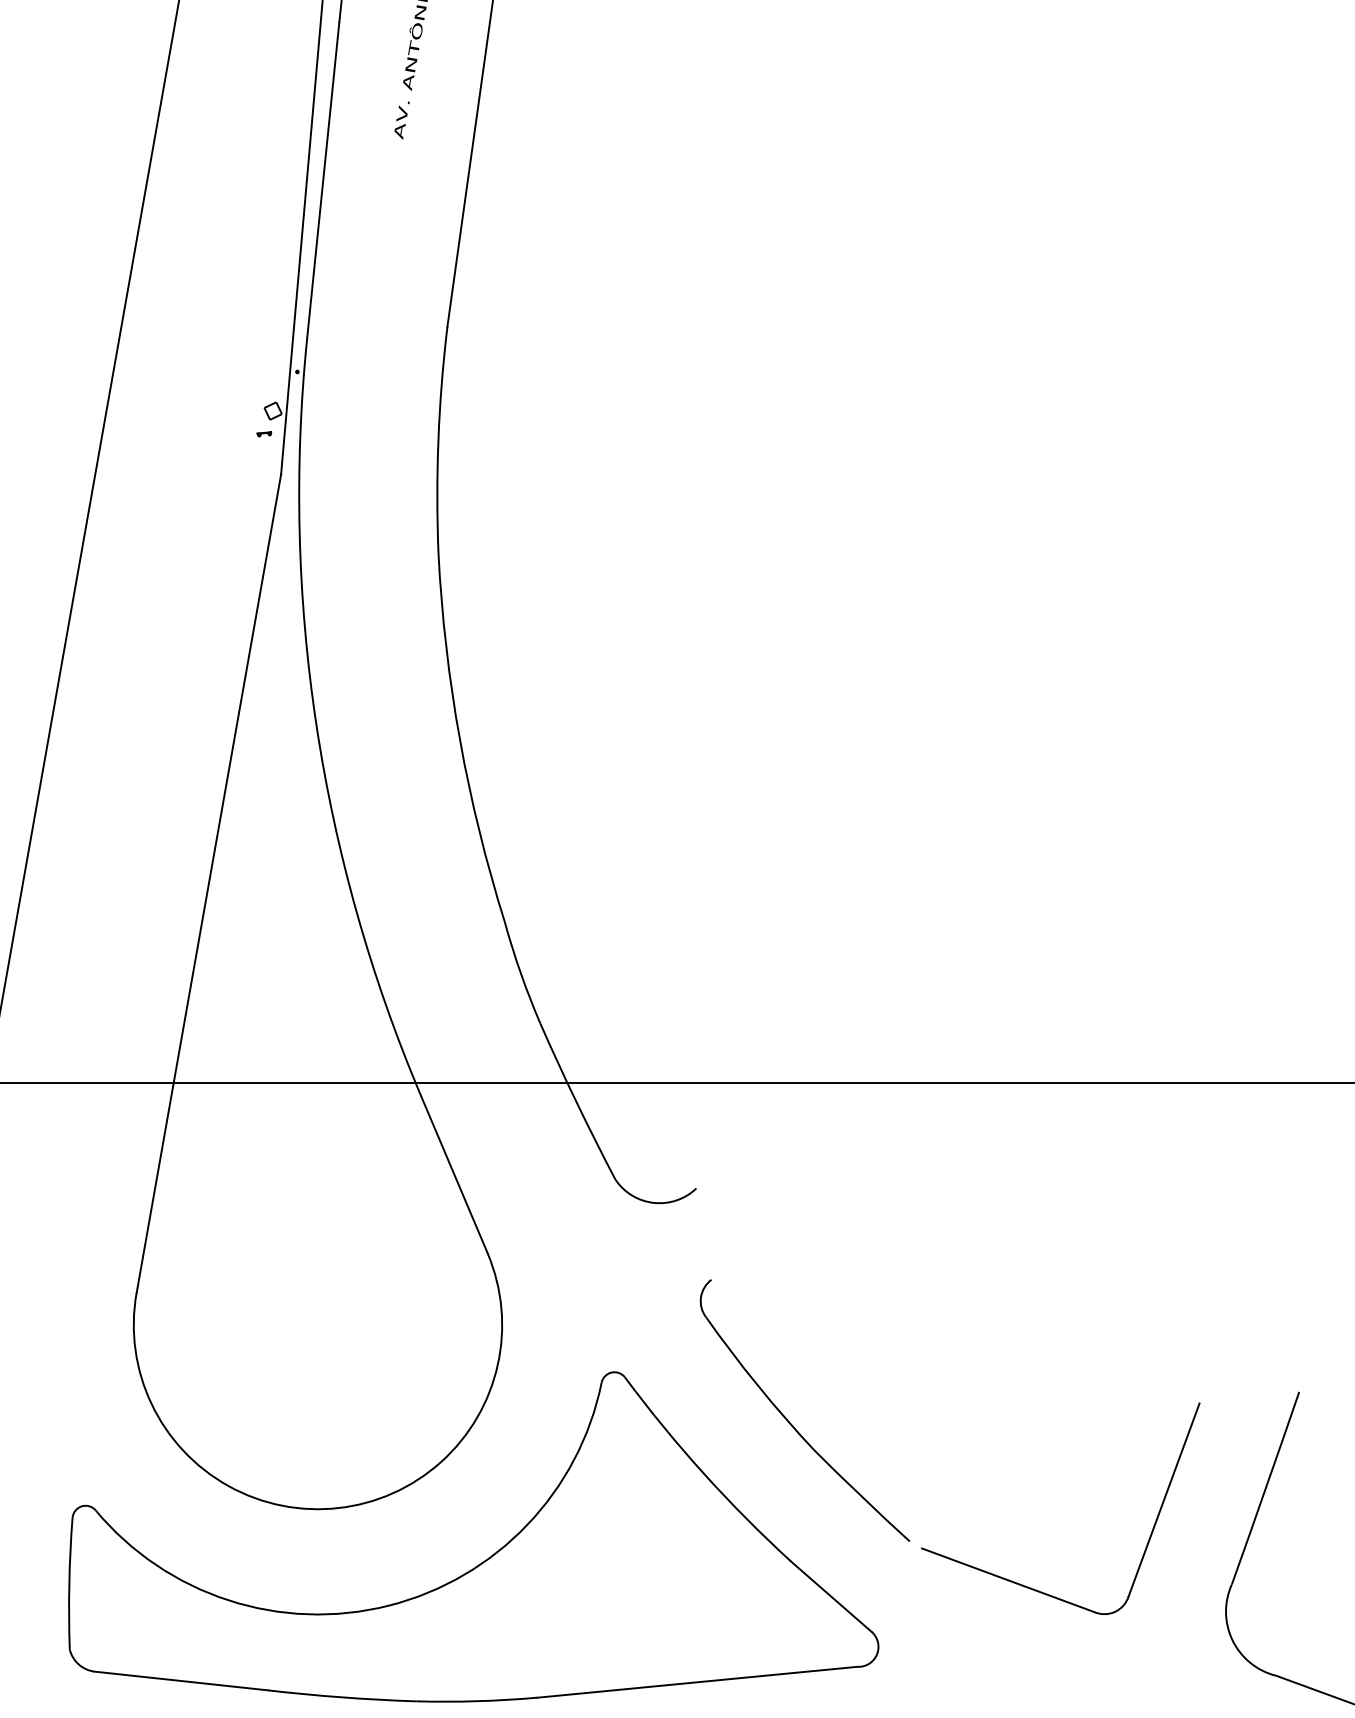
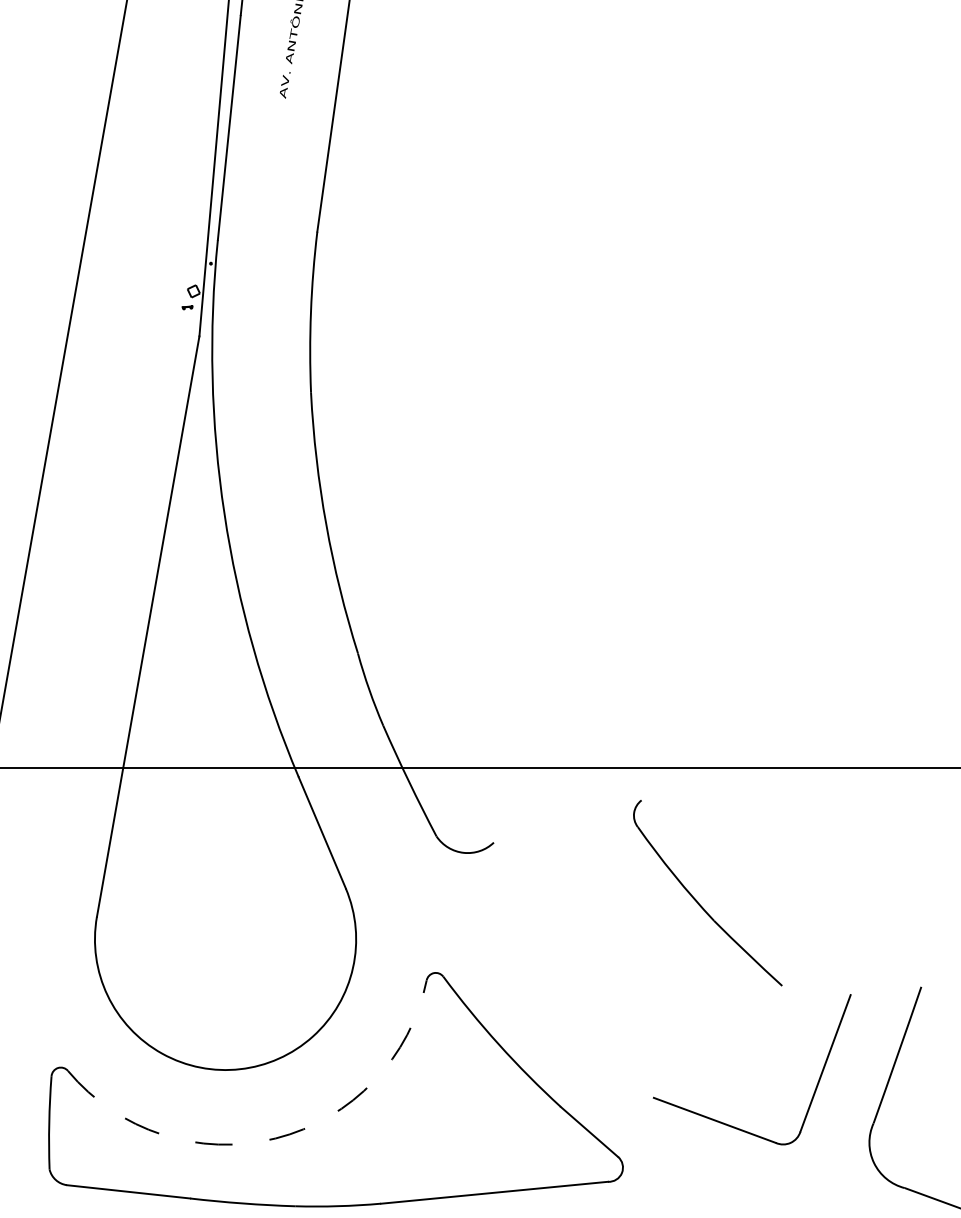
part: (790, 1421) -> (697, 900), moved
arc: (388, 1605) -> (275, 1138), solid -> dashed

